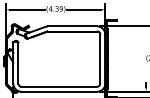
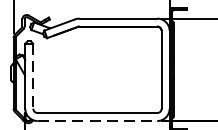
line: (18, 63) -> (33, 76), solid -> dashed
line: (59, 91) -> (97, 120), solid -> dashed

